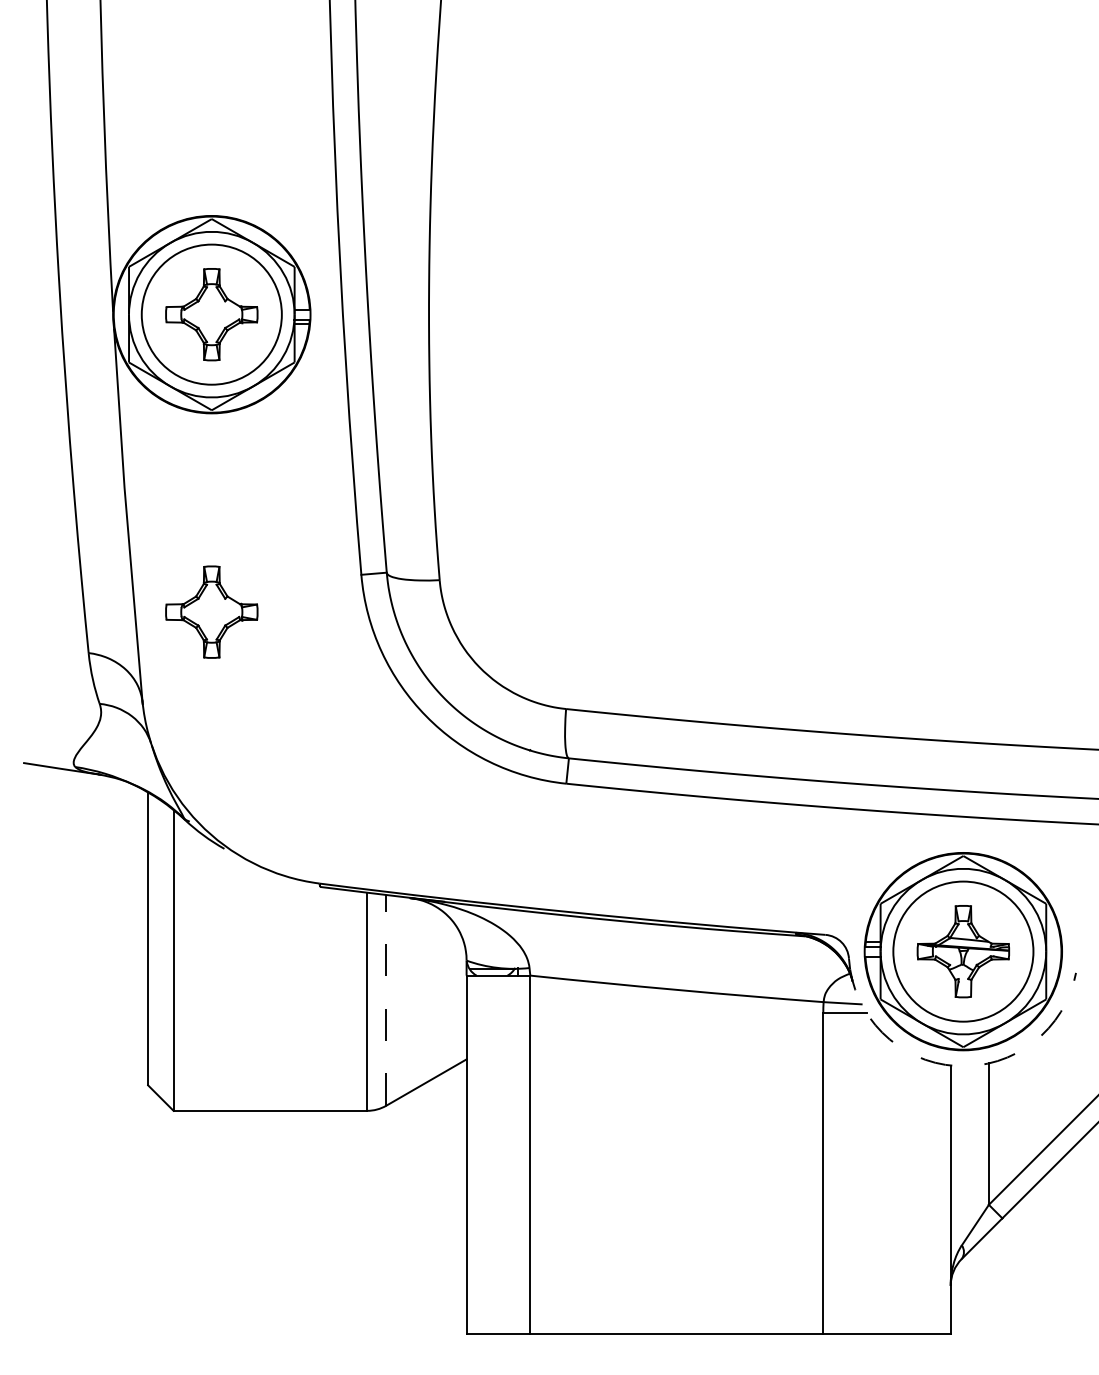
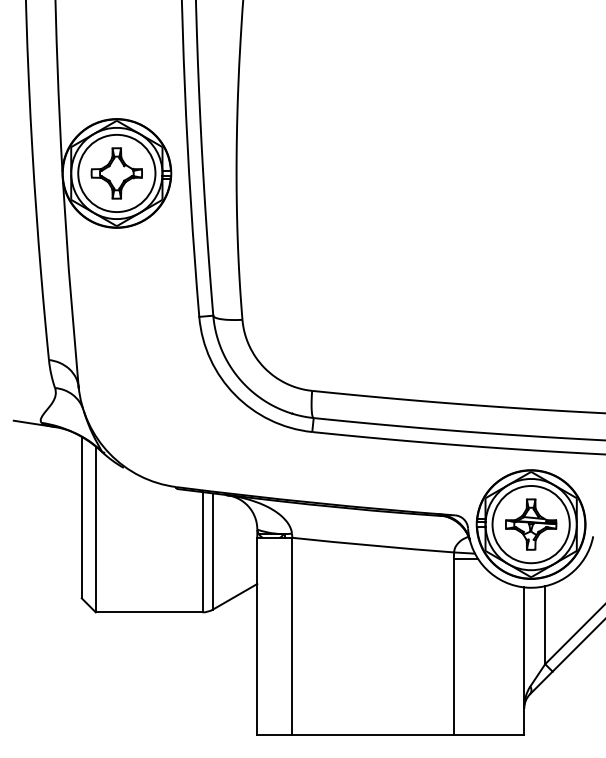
part: (211, 612) -> (116, 337), removed
line: (387, 1000) -> (213, 551), dashed -> solid
arc: (956, 1065) -> (527, 587), dashed -> solid

